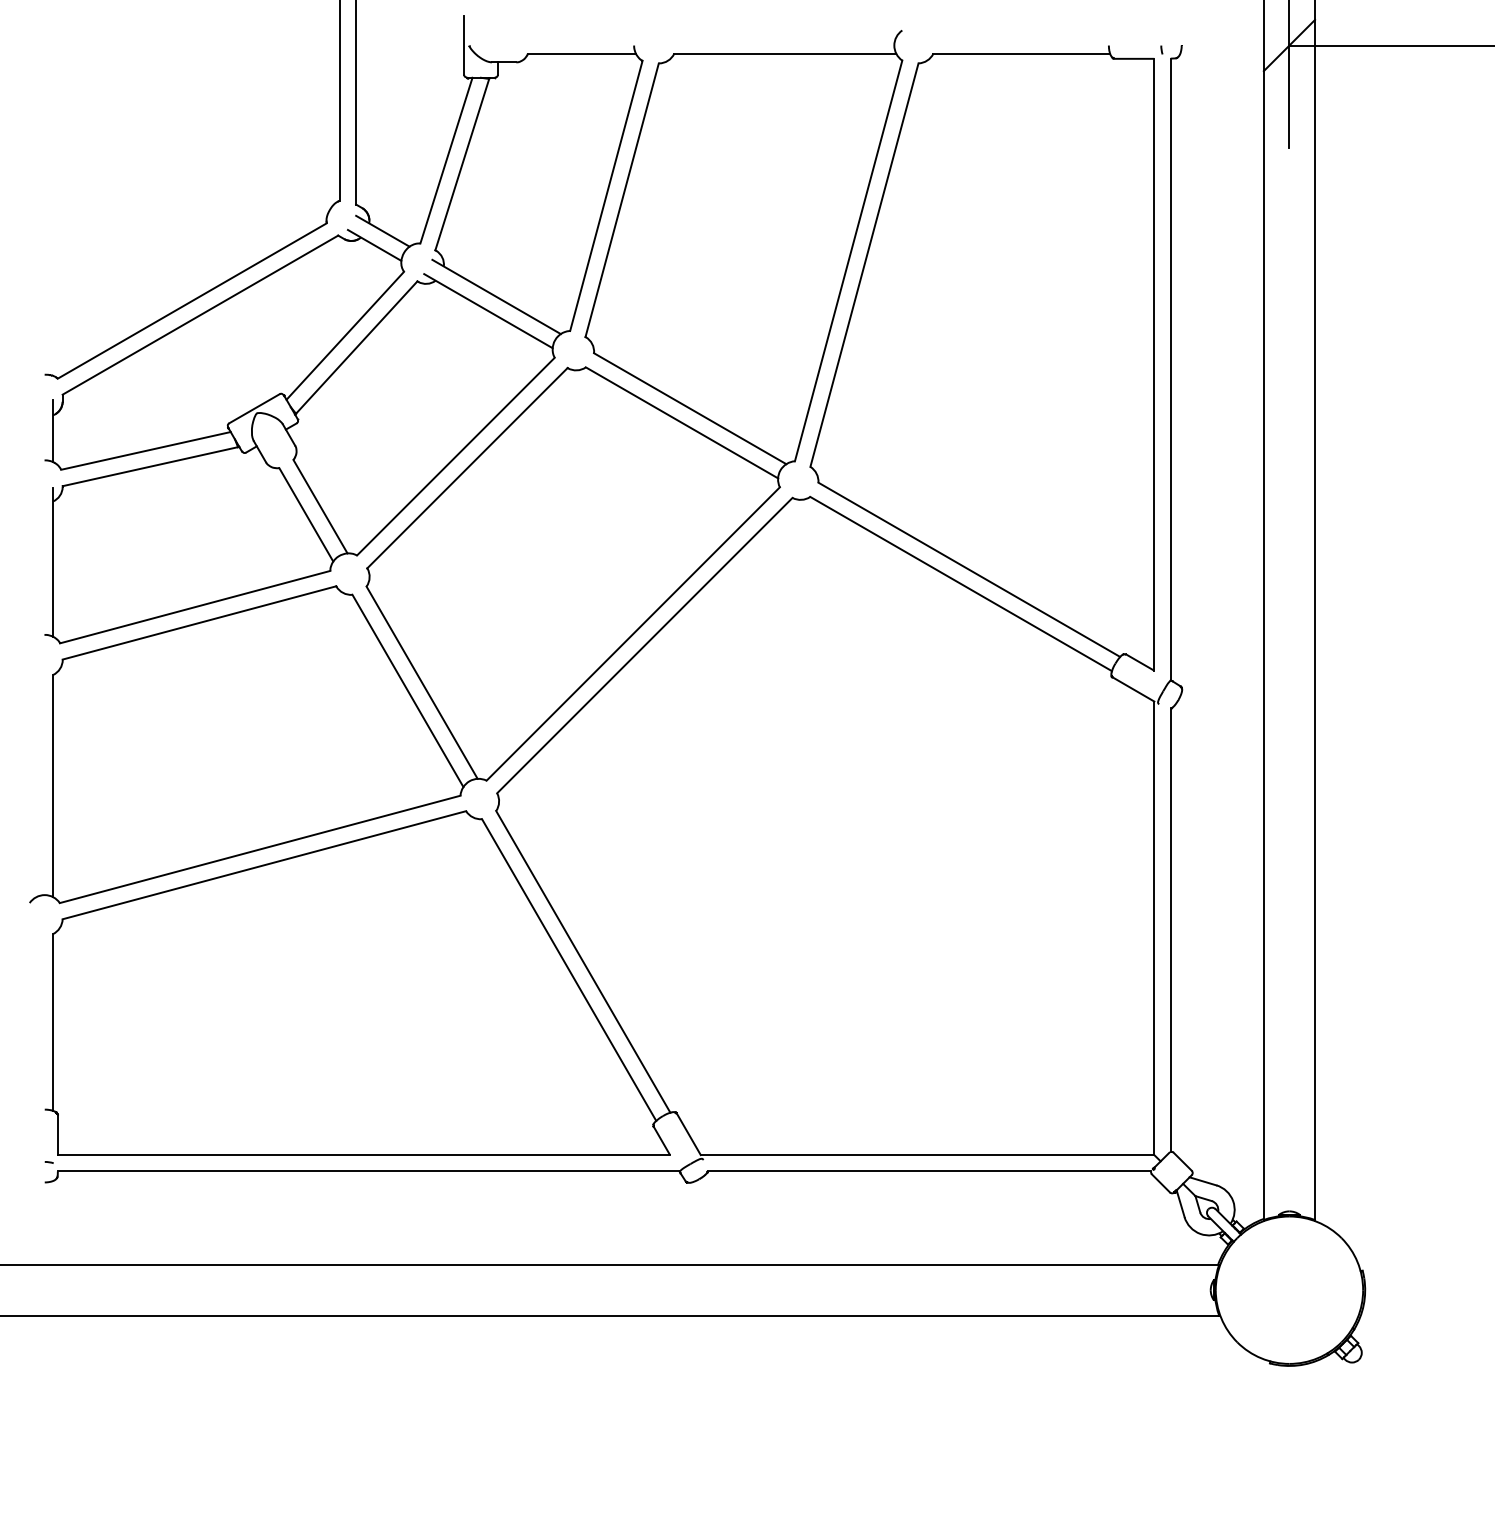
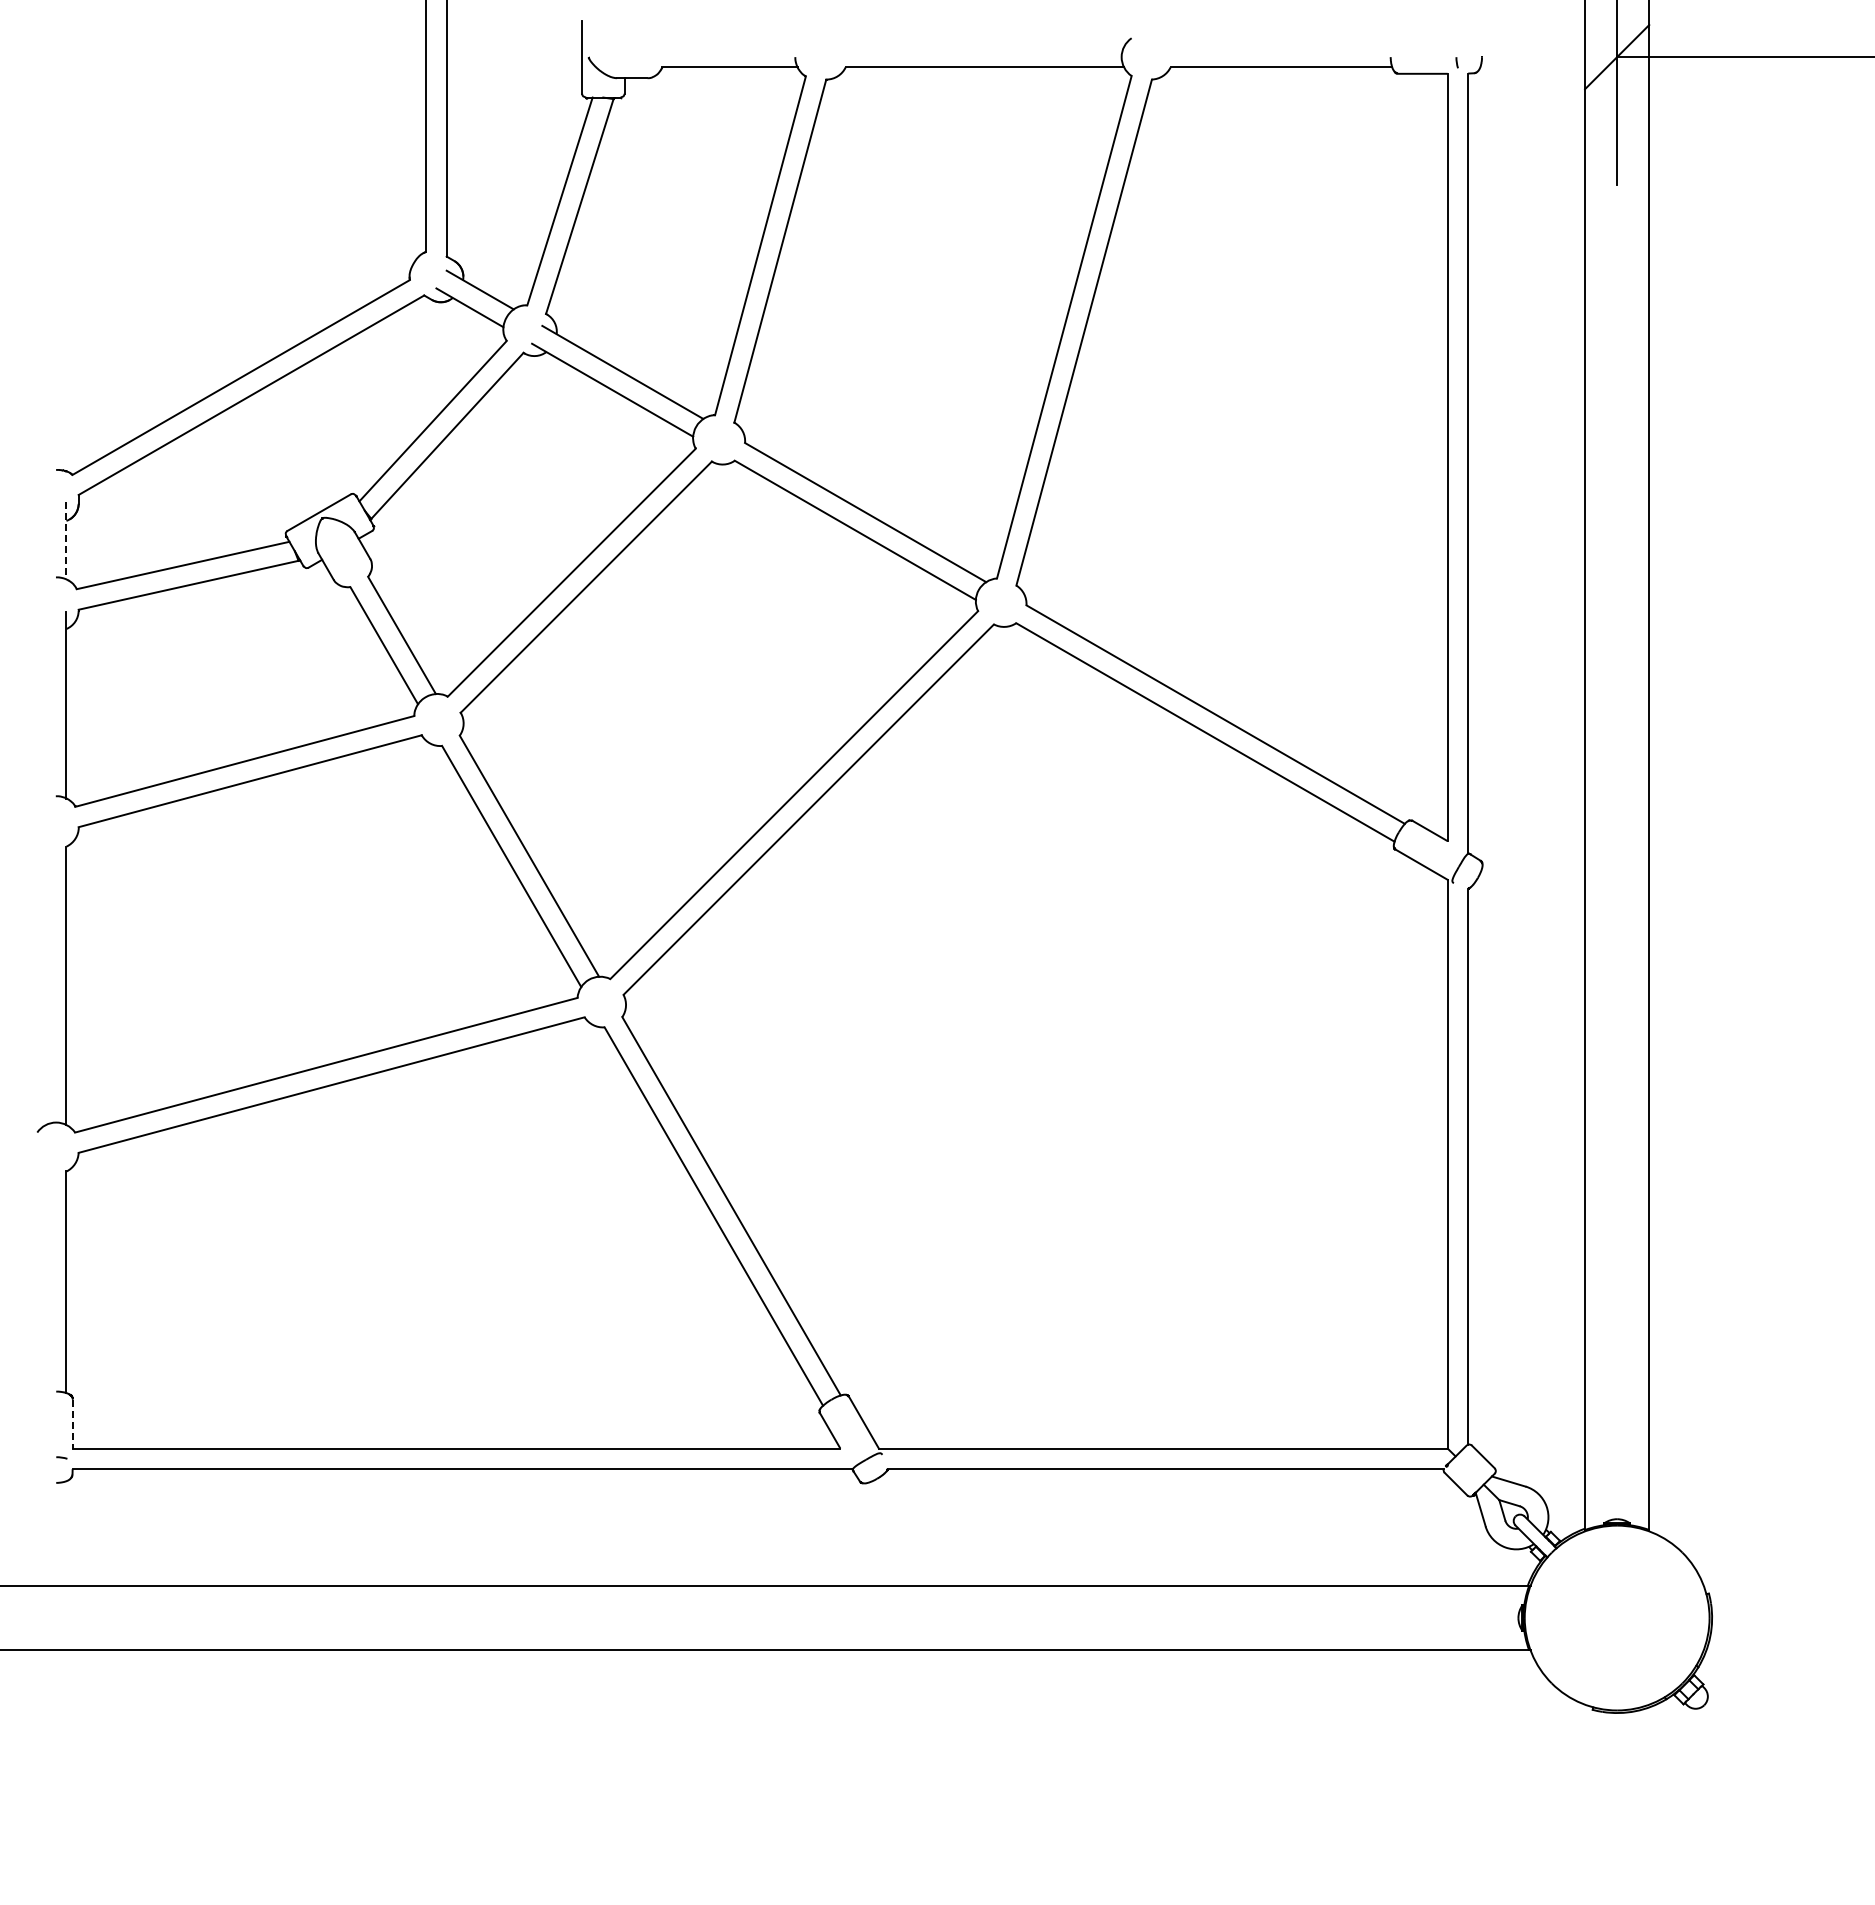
line: (52, 430) -> (66, 540), solid -> dashed
line: (57, 1135) -> (72, 1424), solid -> dashed

